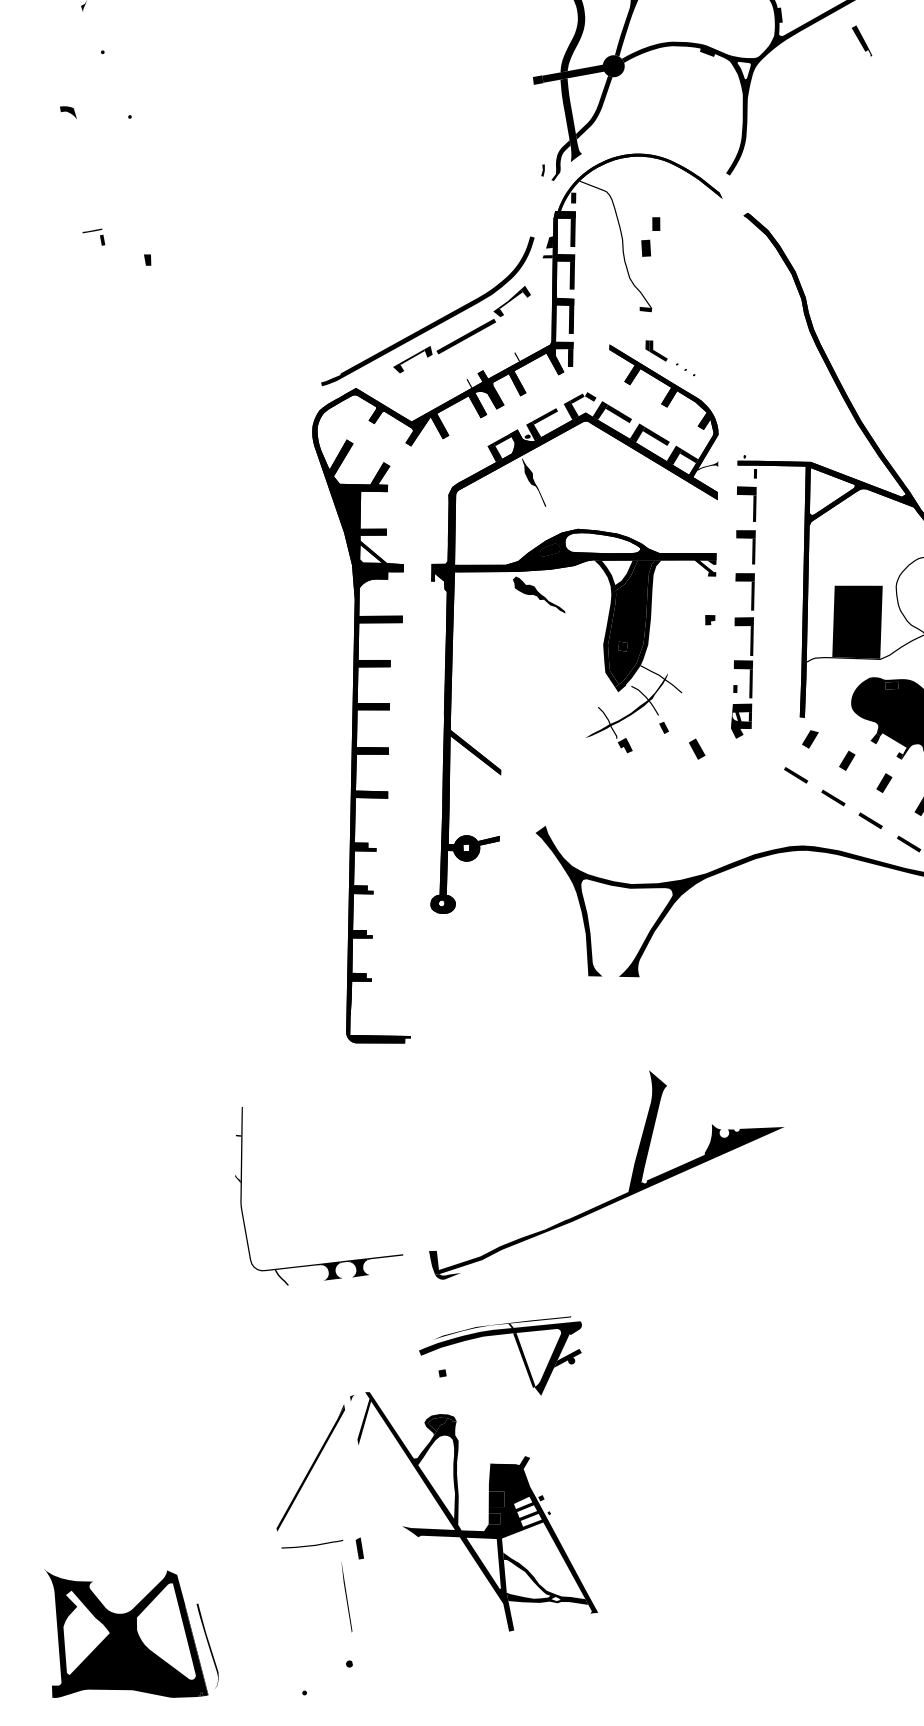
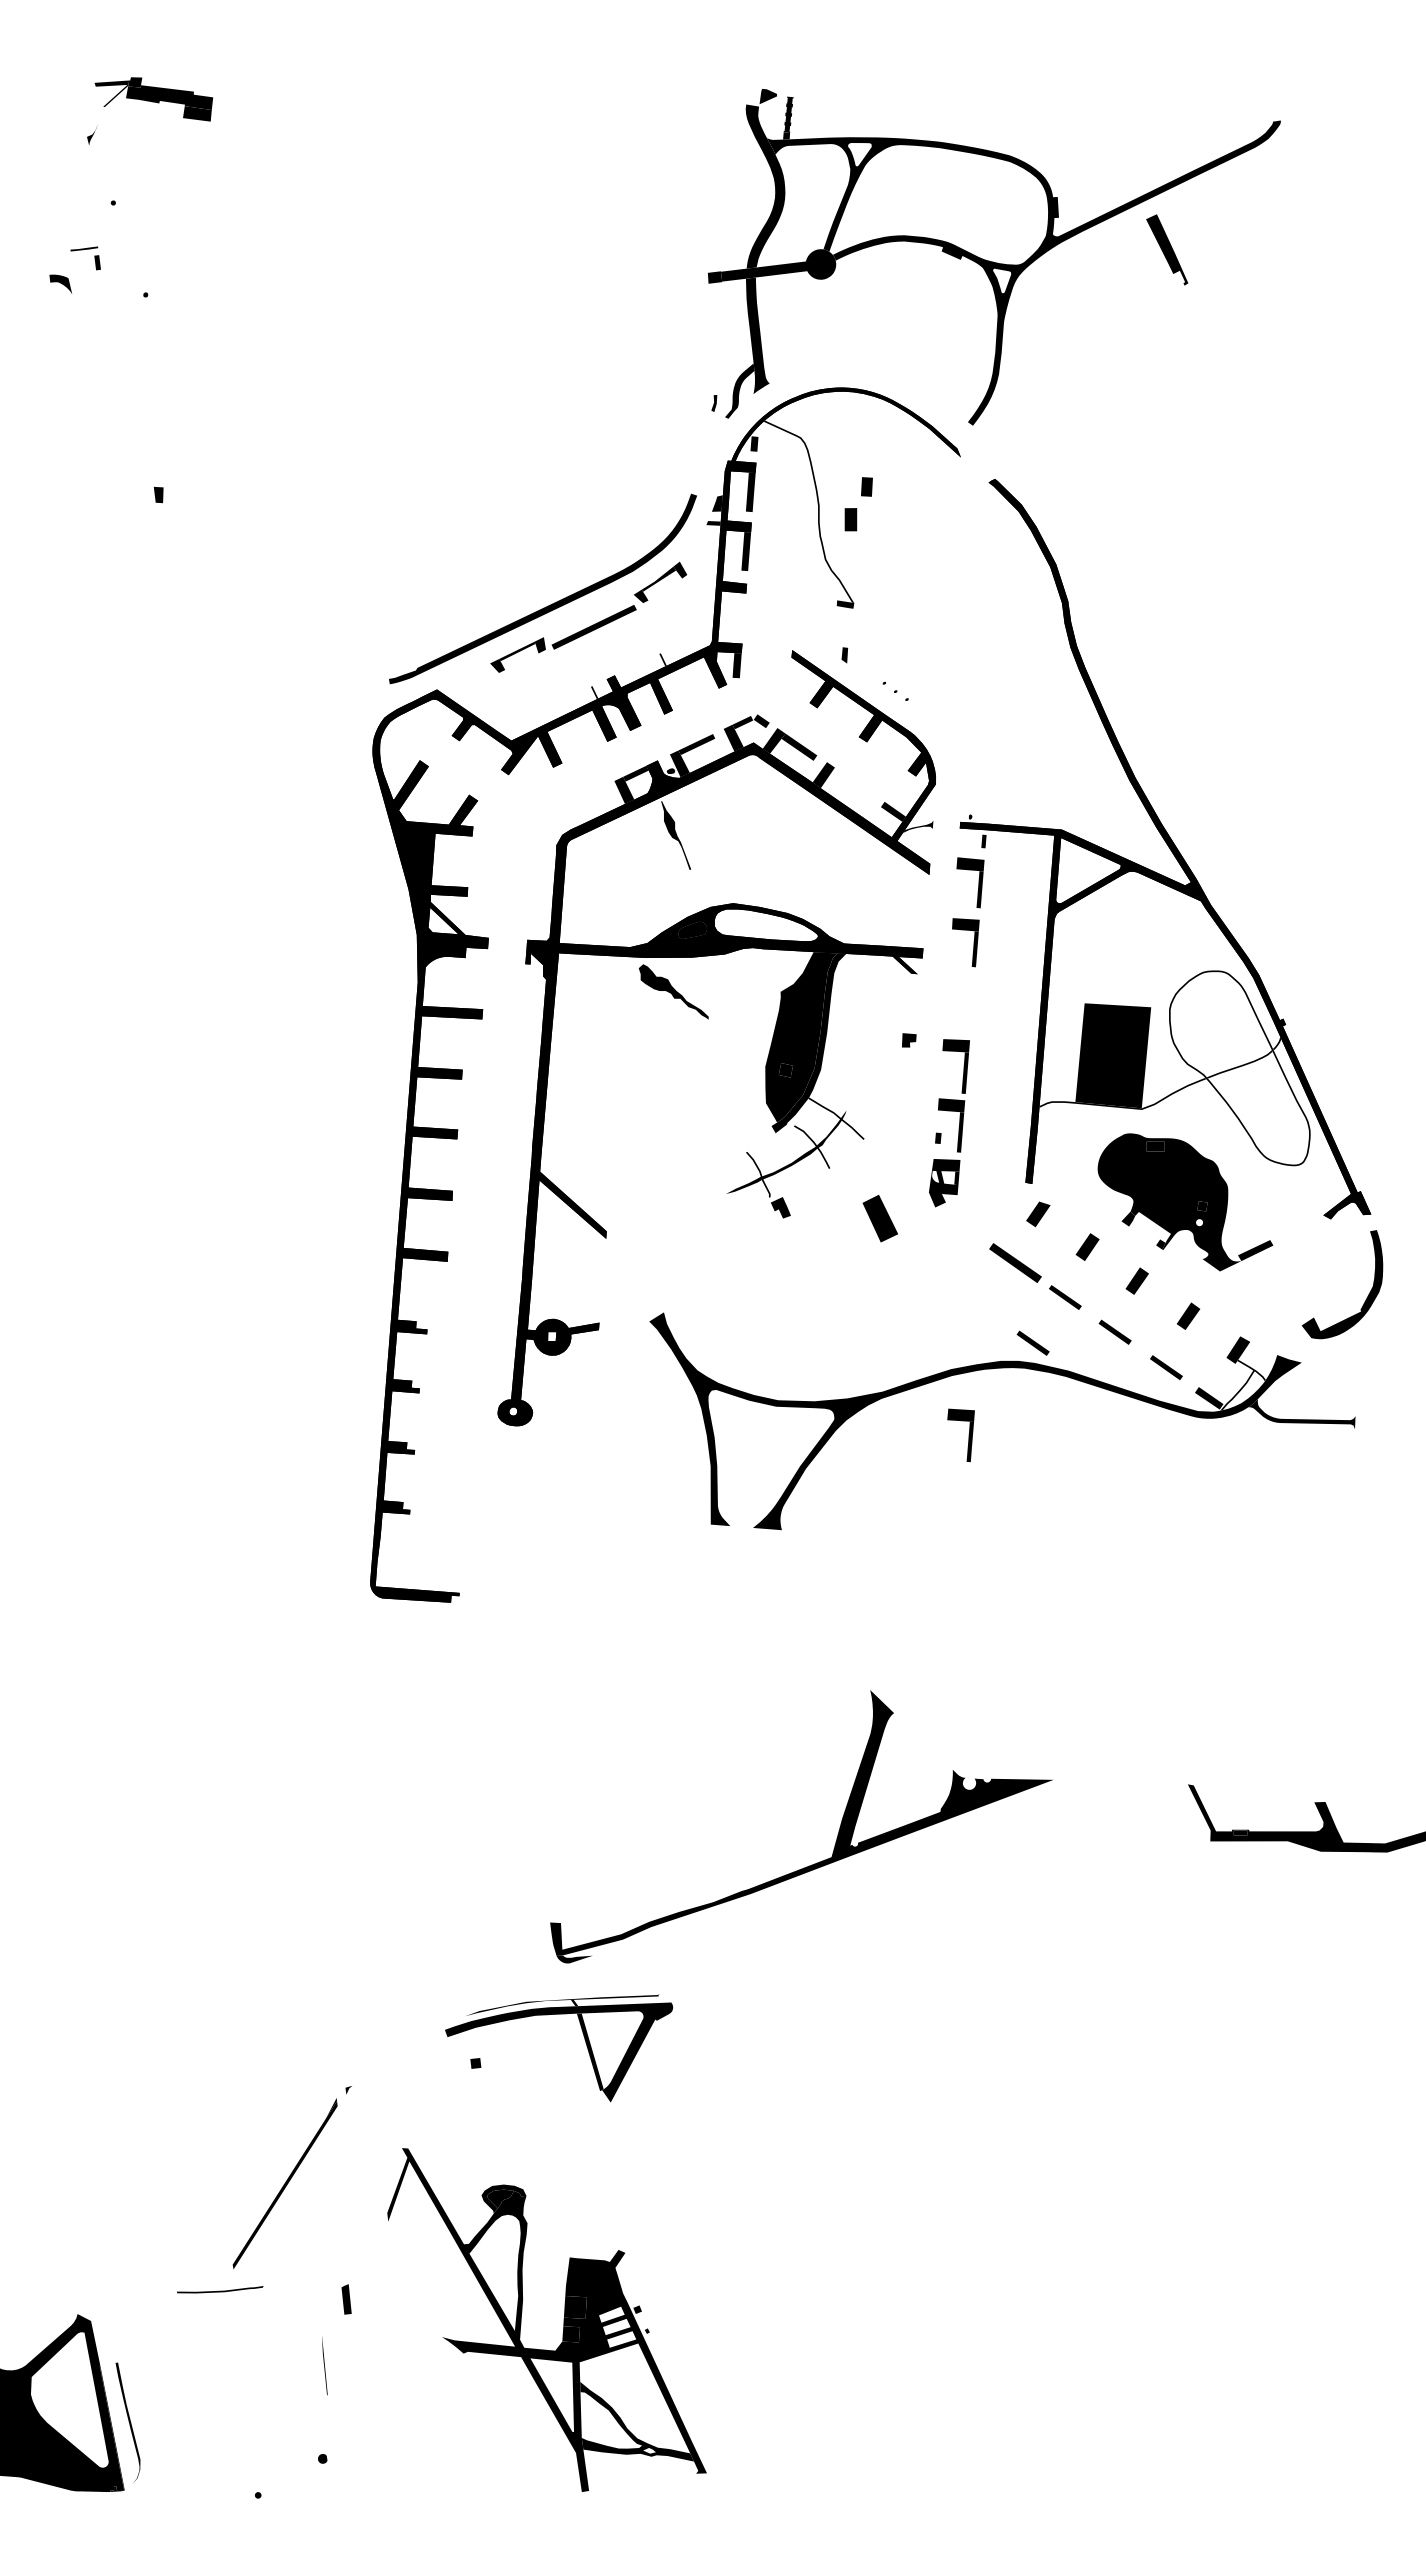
part: (862, 41) -> (1167, 250), size x1.6
fill: (594, 107) -> (790, 320), removed
part: (91, 232) -> (83, 250), moved
fill: (571, 319) -> (741, 612), removed
fill: (658, 350) -> (859, 662), removed
fill: (656, 436) -> (849, 781), removed
fill: (674, 454) -> (872, 808), removed
fill: (711, 562) -> (915, 960), removed
fill: (712, 573) -> (915, 976), removed
part: (751, 591) -> (968, 1435), moved
fill: (619, 623) -> (782, 1037), removed
fill: (663, 728) -> (835, 1186), removed
part: (697, 749) -> (880, 1218), size x1.6
part: (796, 774) -> (1015, 1262), size x1.6
part: (811, 831) -> (1032, 1342), added
part: (631, 1175) -> (837, 1834), moved
part: (325, 1262) -> (322, 1900), removed
fill: (567, 1358) -> (650, 2052), removed
part: (488, 1508) -> (563, 2319), moved
part: (312, 1544) -> (220, 2289), moved
part: (346, 1596) -> (324, 2365), size x0.6

